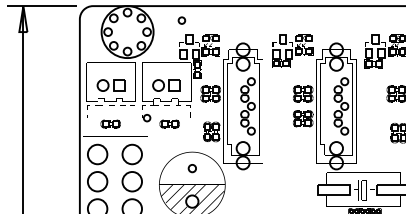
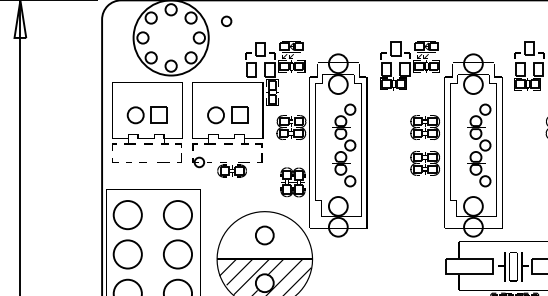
circle: (181, 20) -> (226, 21), moved
part: (110, 123) -> (146, 170), removed
circle: (192, 168) -> (265, 235), size x1.67

